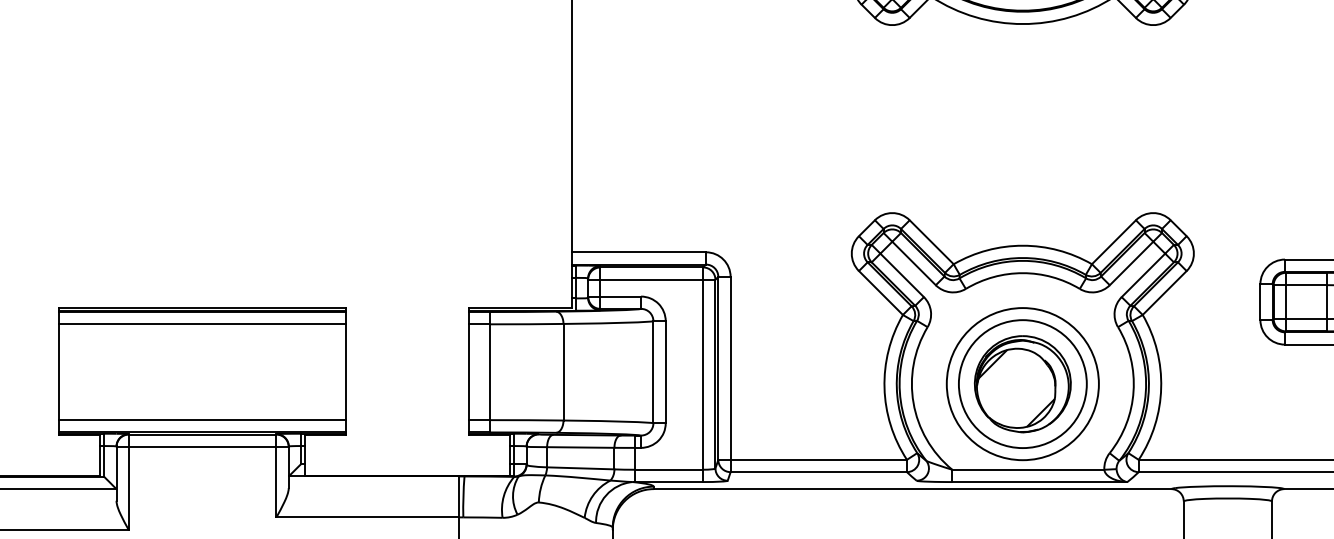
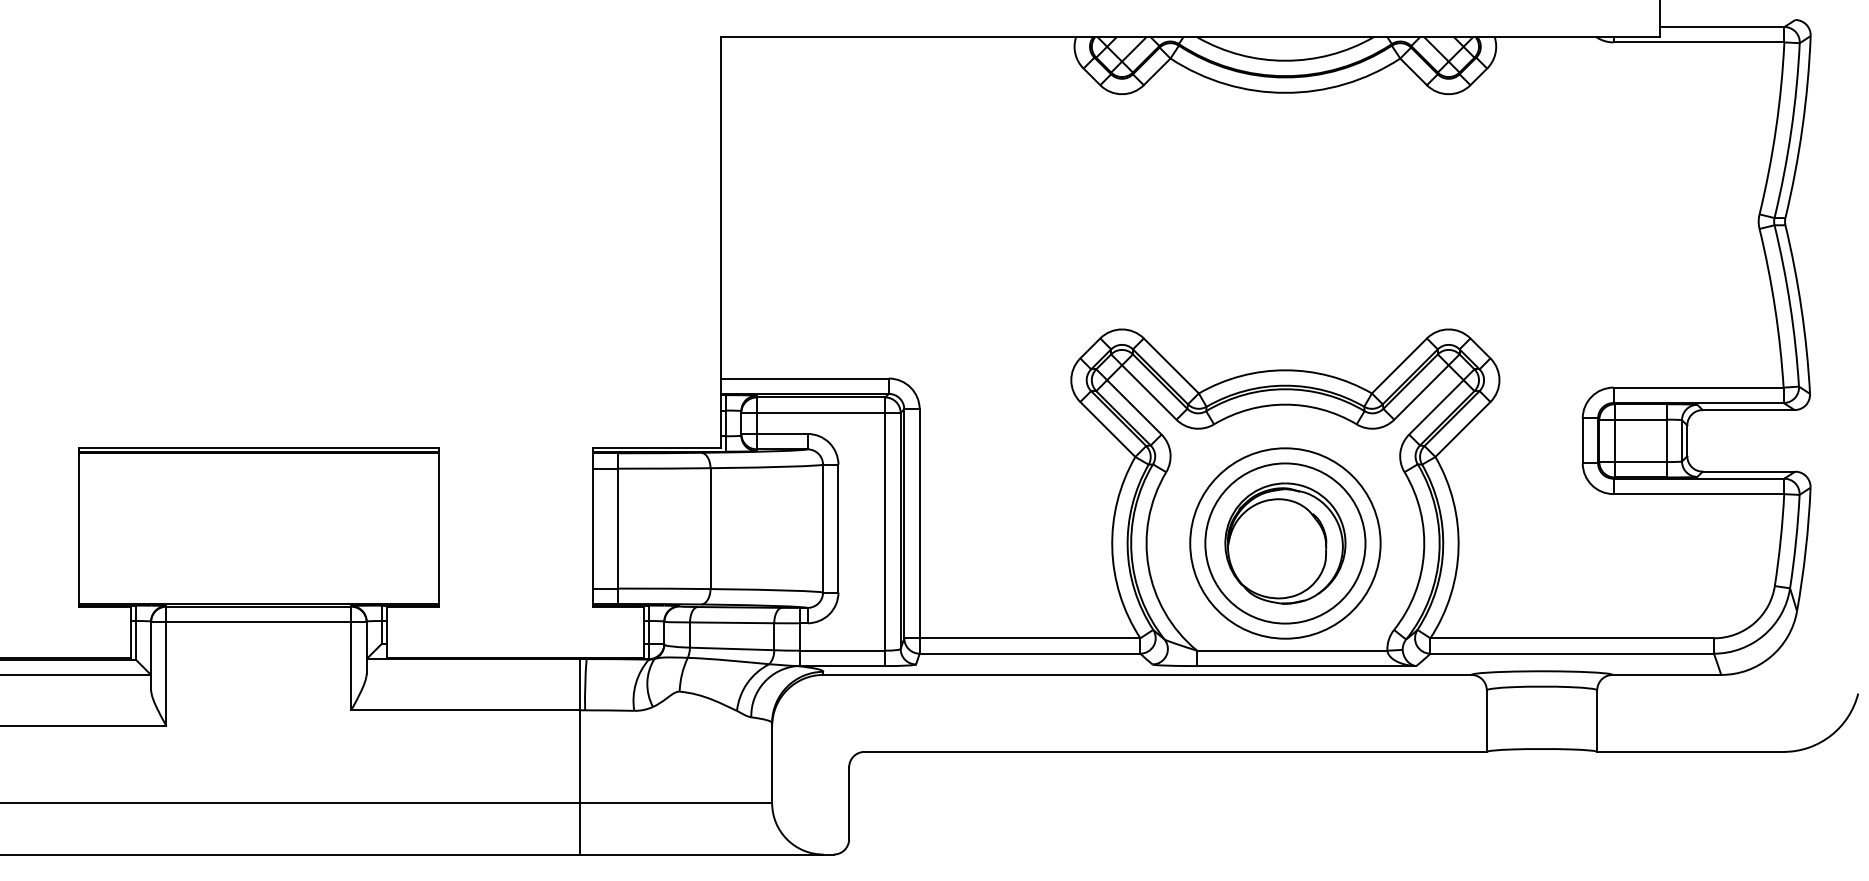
line: (202, 324) -> (258, 468), removed
hatch: (1016, 388) -> (1277, 548), removed
line: (202, 420) -> (258, 588), removed

